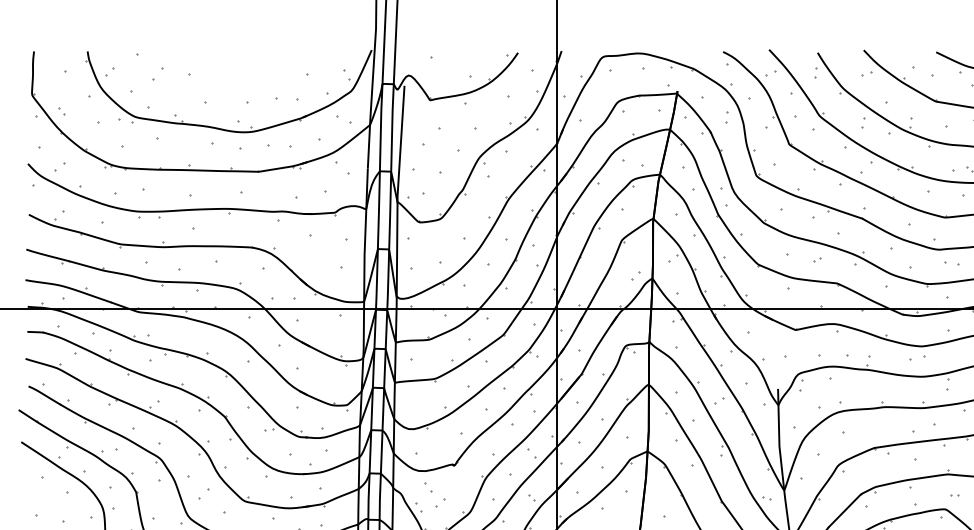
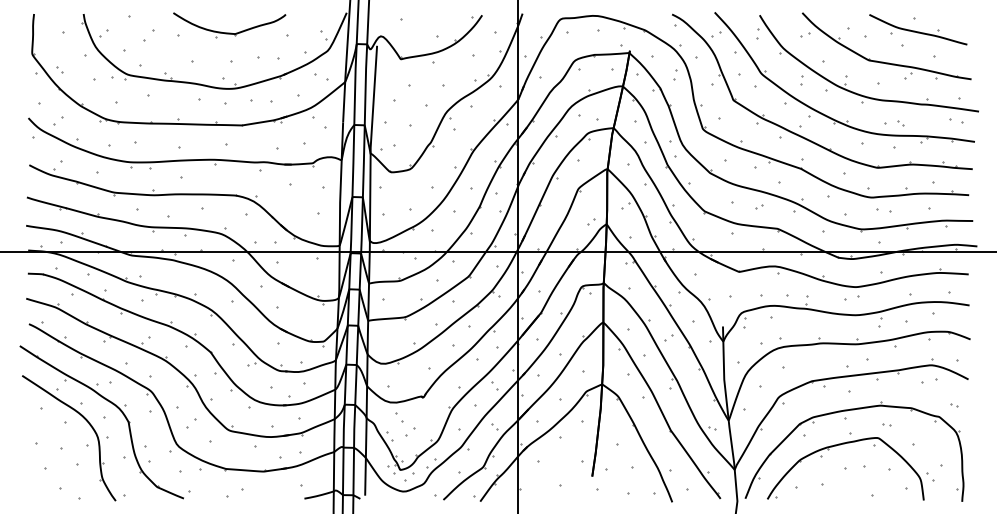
part: (245, 71) -> (229, 32), added

